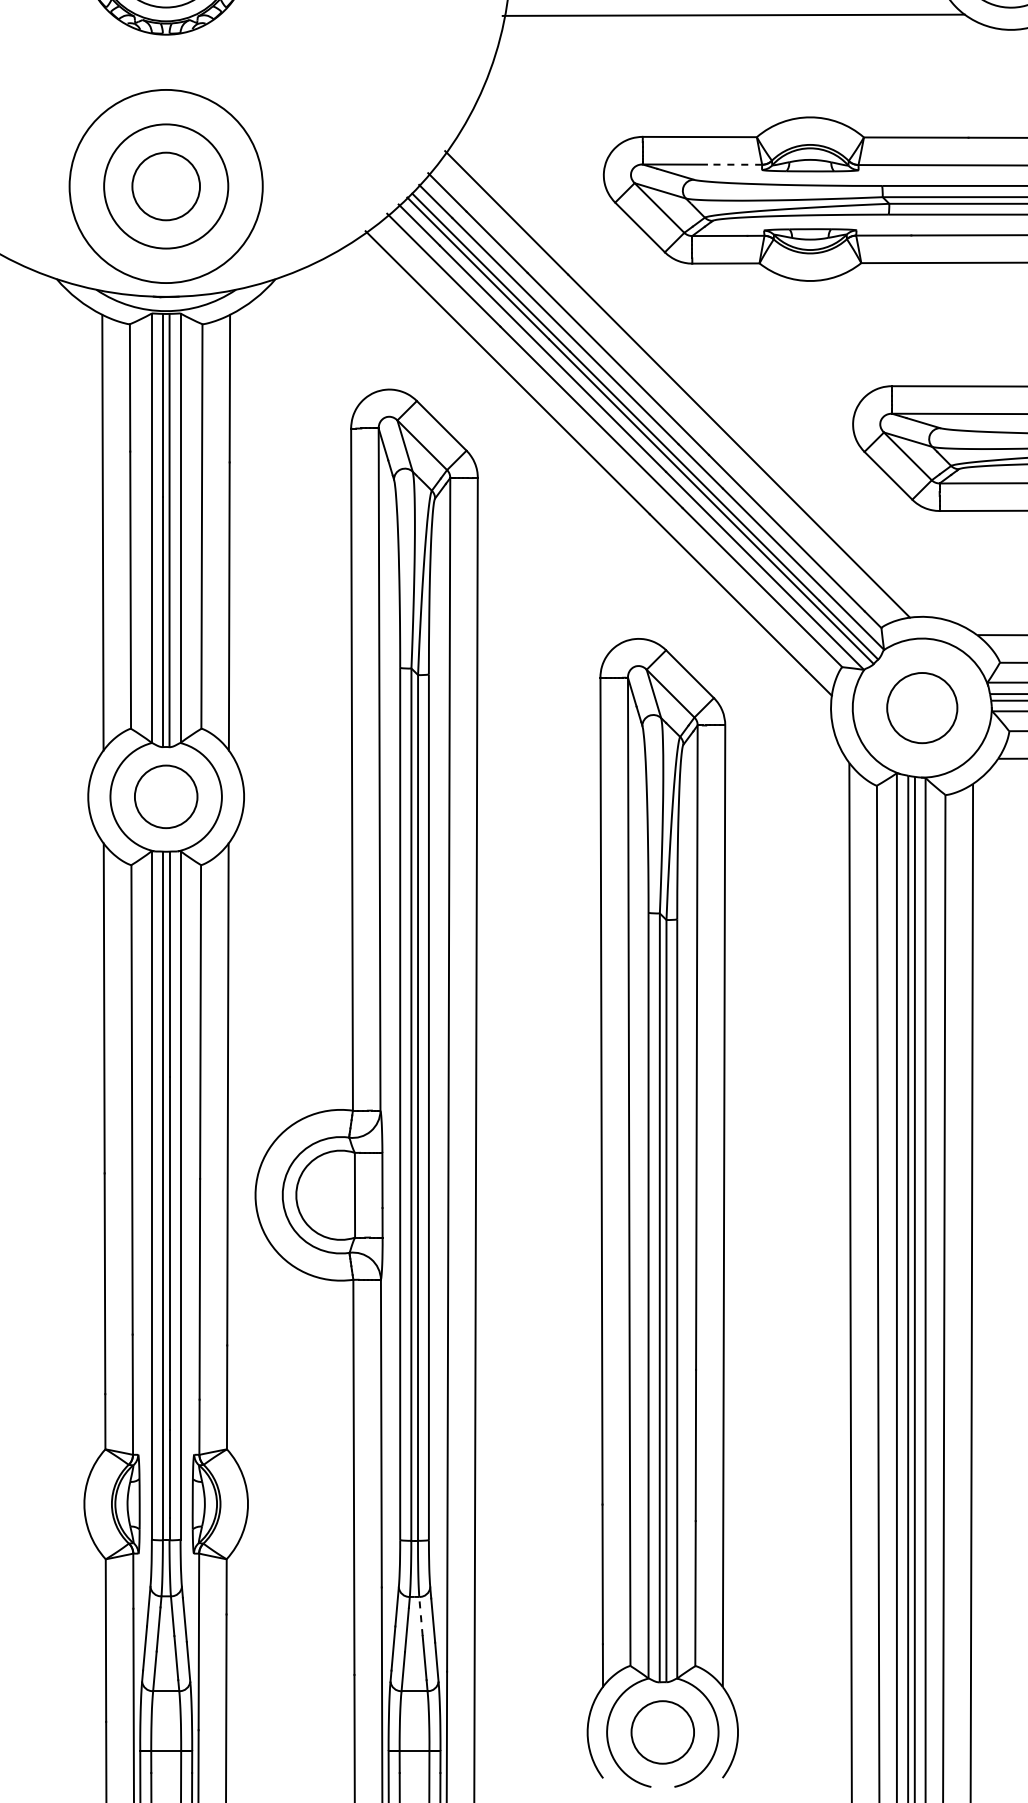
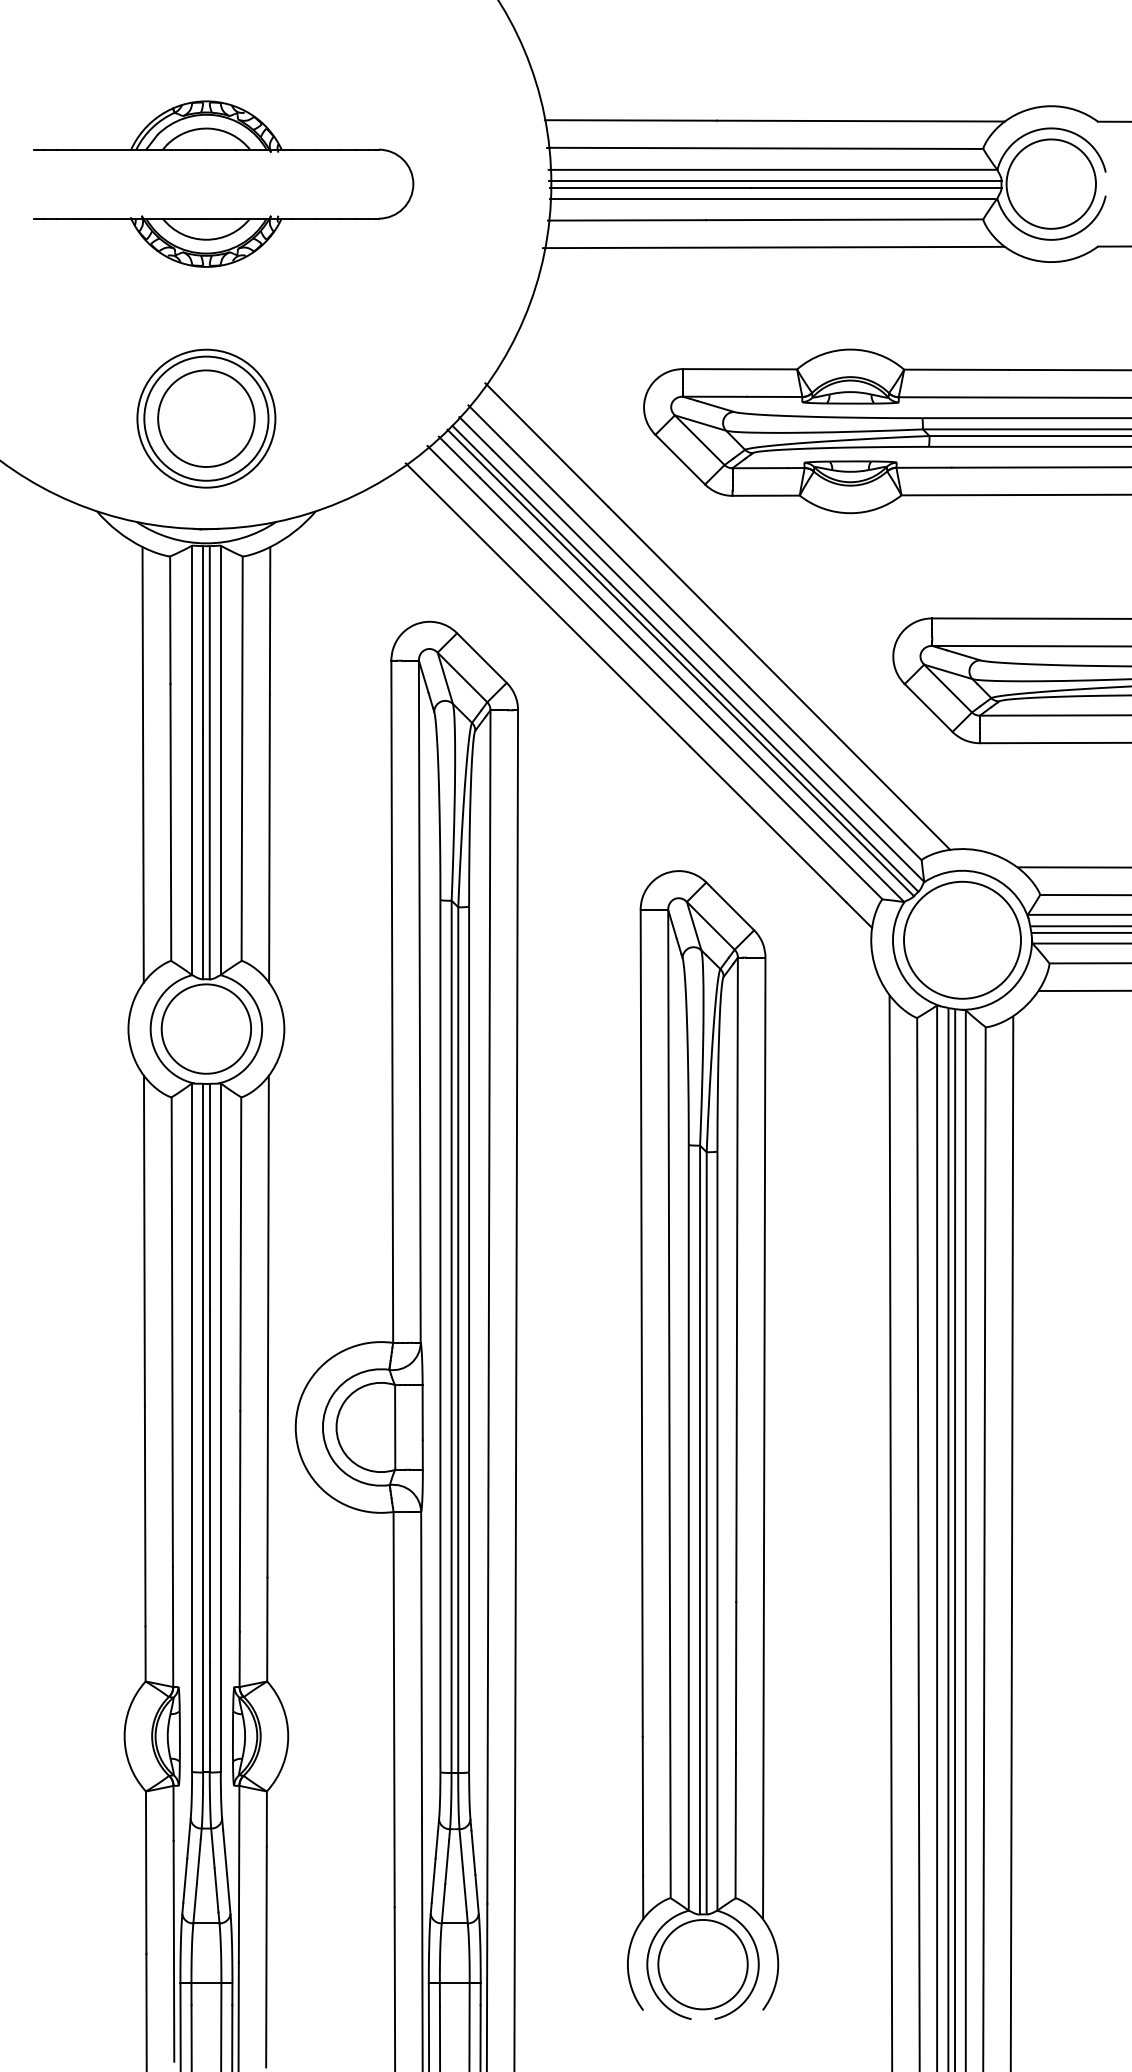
line: (734, 164) -> (774, 396), dashed -> solid
circle: (166, 186) -> (206, 418), size x0.71
circle: (166, 186) -> (206, 418), size x1.43
circle: (922, 707) -> (962, 939), size x1.67
circle: (166, 796) -> (206, 1028), size x1.43
line: (421, 1616) -> (461, 1848), dashed -> solid
circle: (662, 1732) -> (702, 1964), size x1.43

